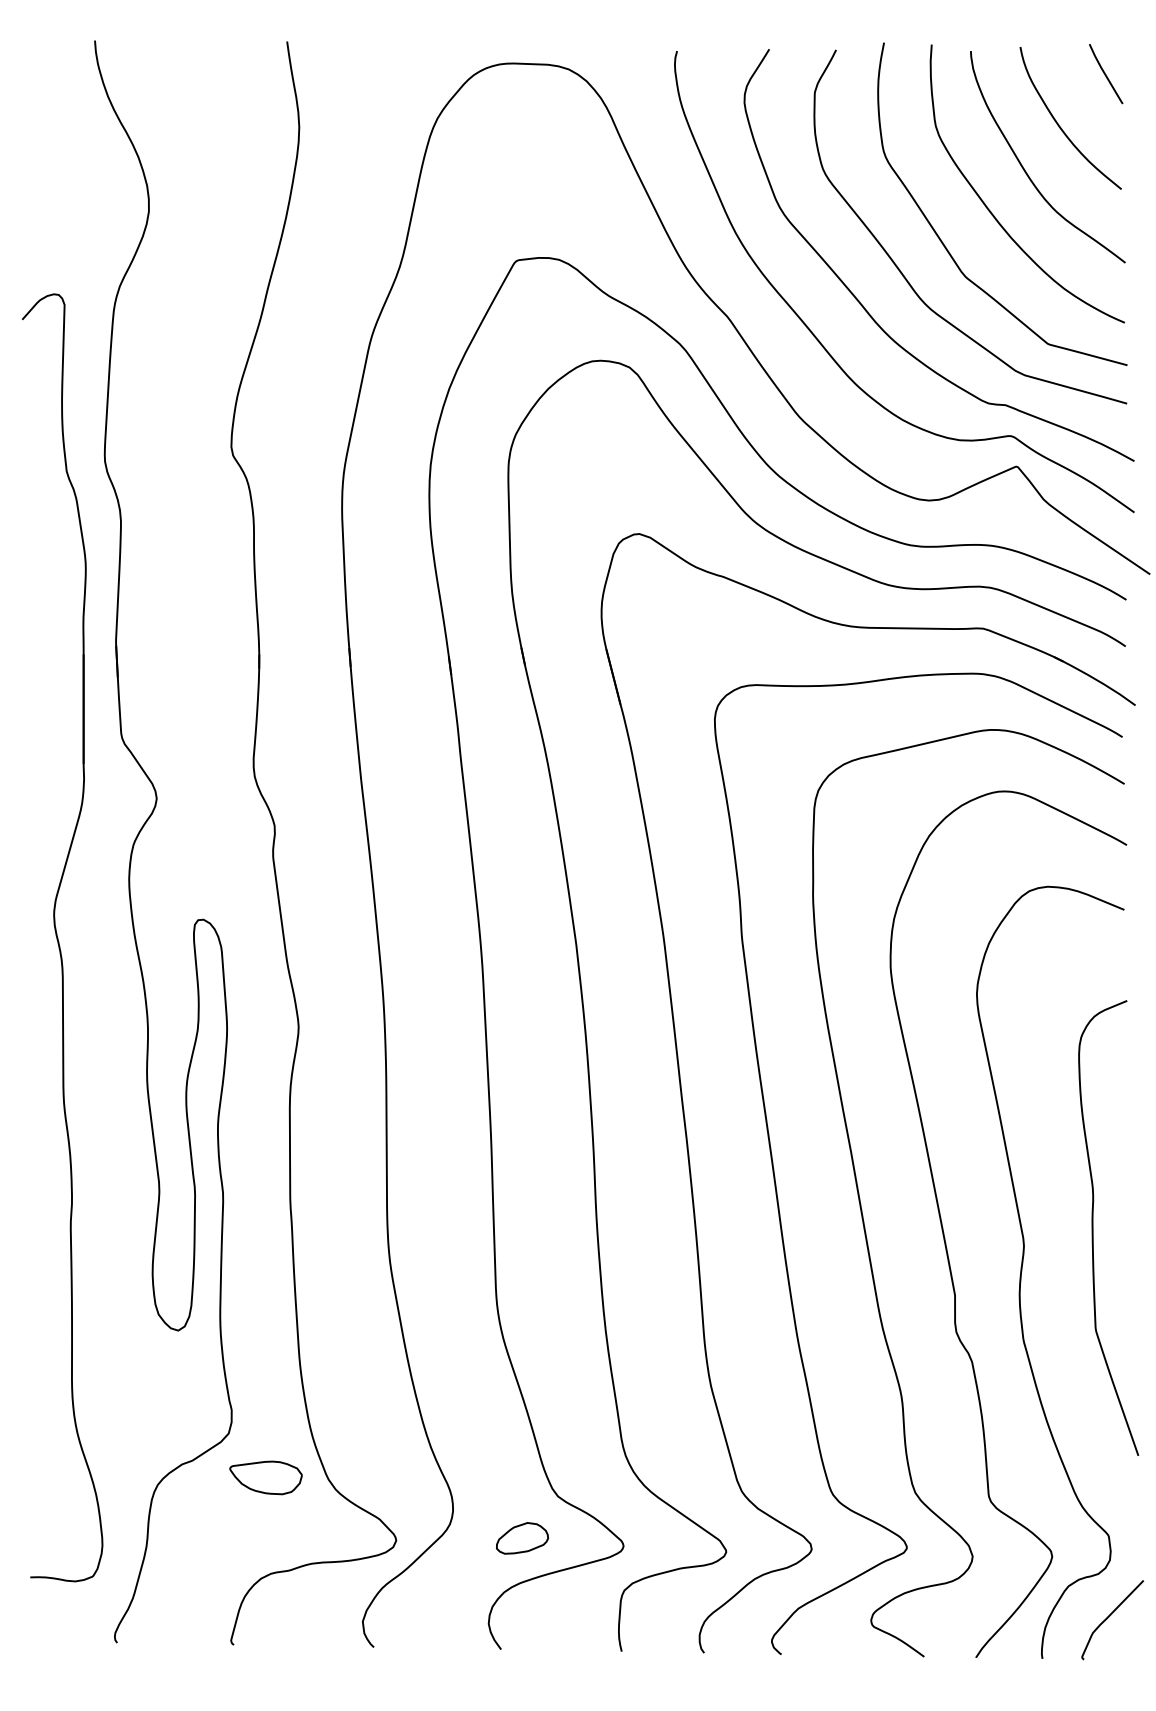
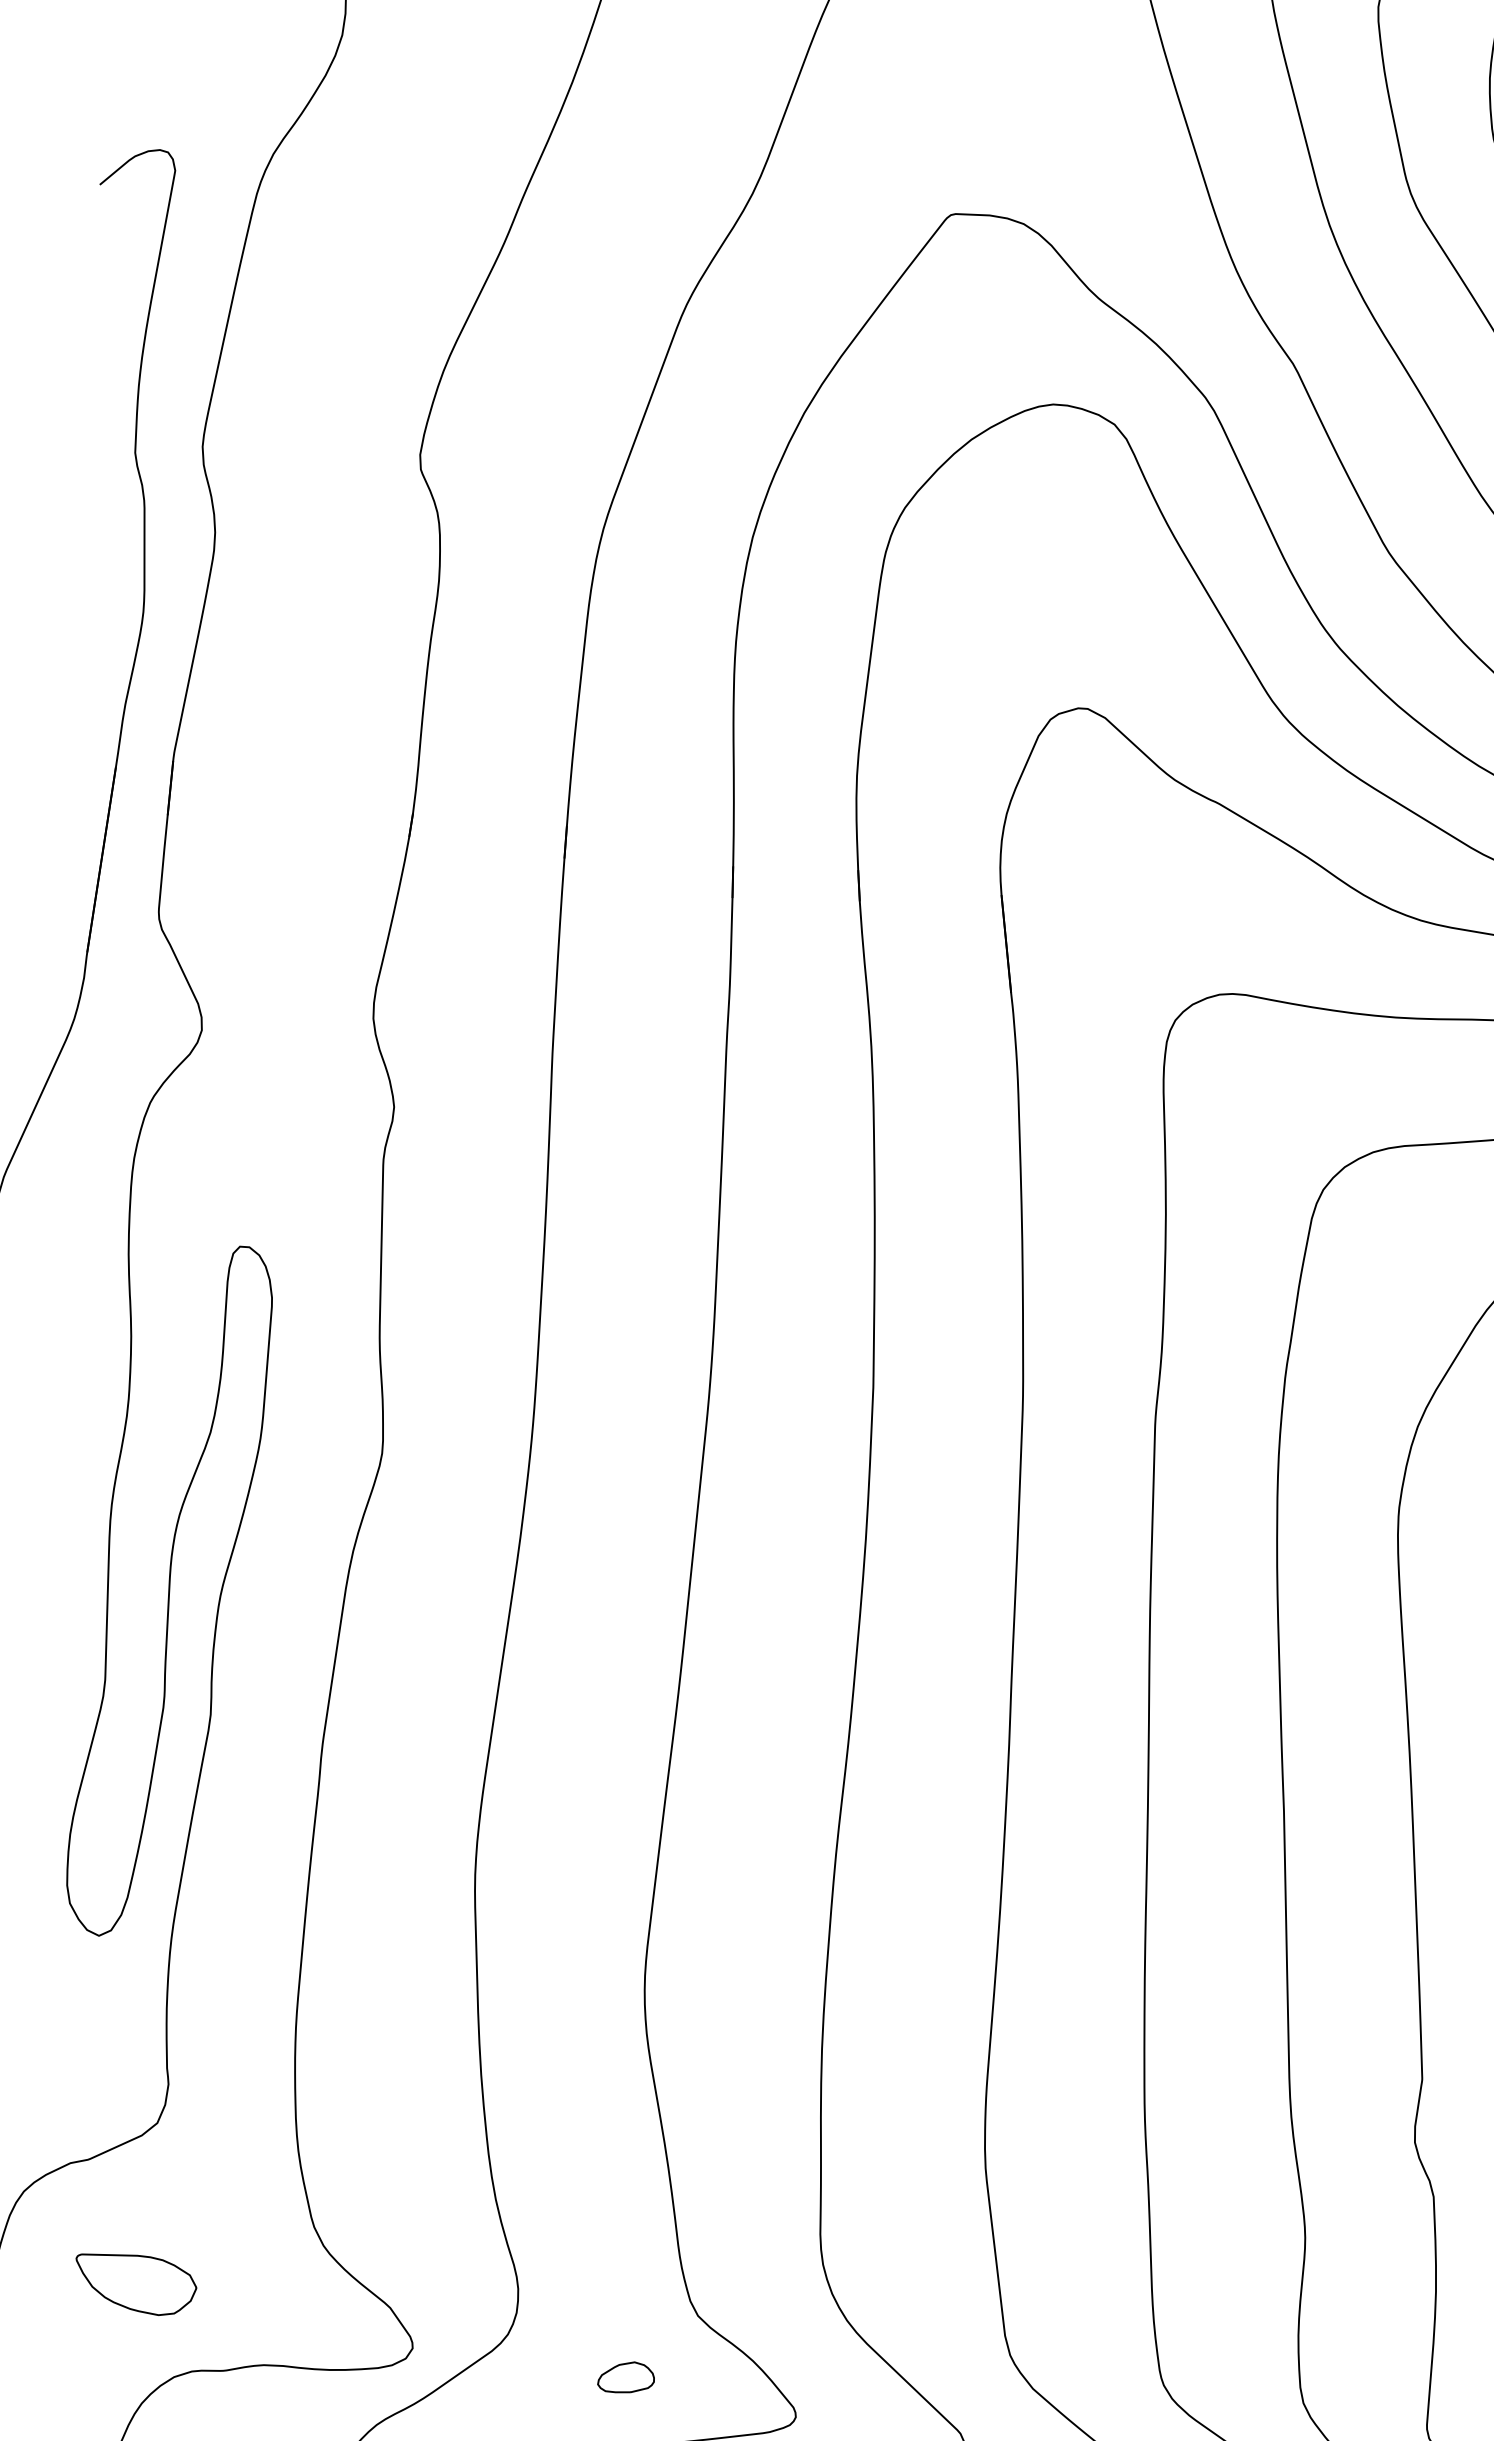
part: (265, 1477) -> (134, 2282), moved
part: (522, 1538) -> (626, 2377), size x0.62

